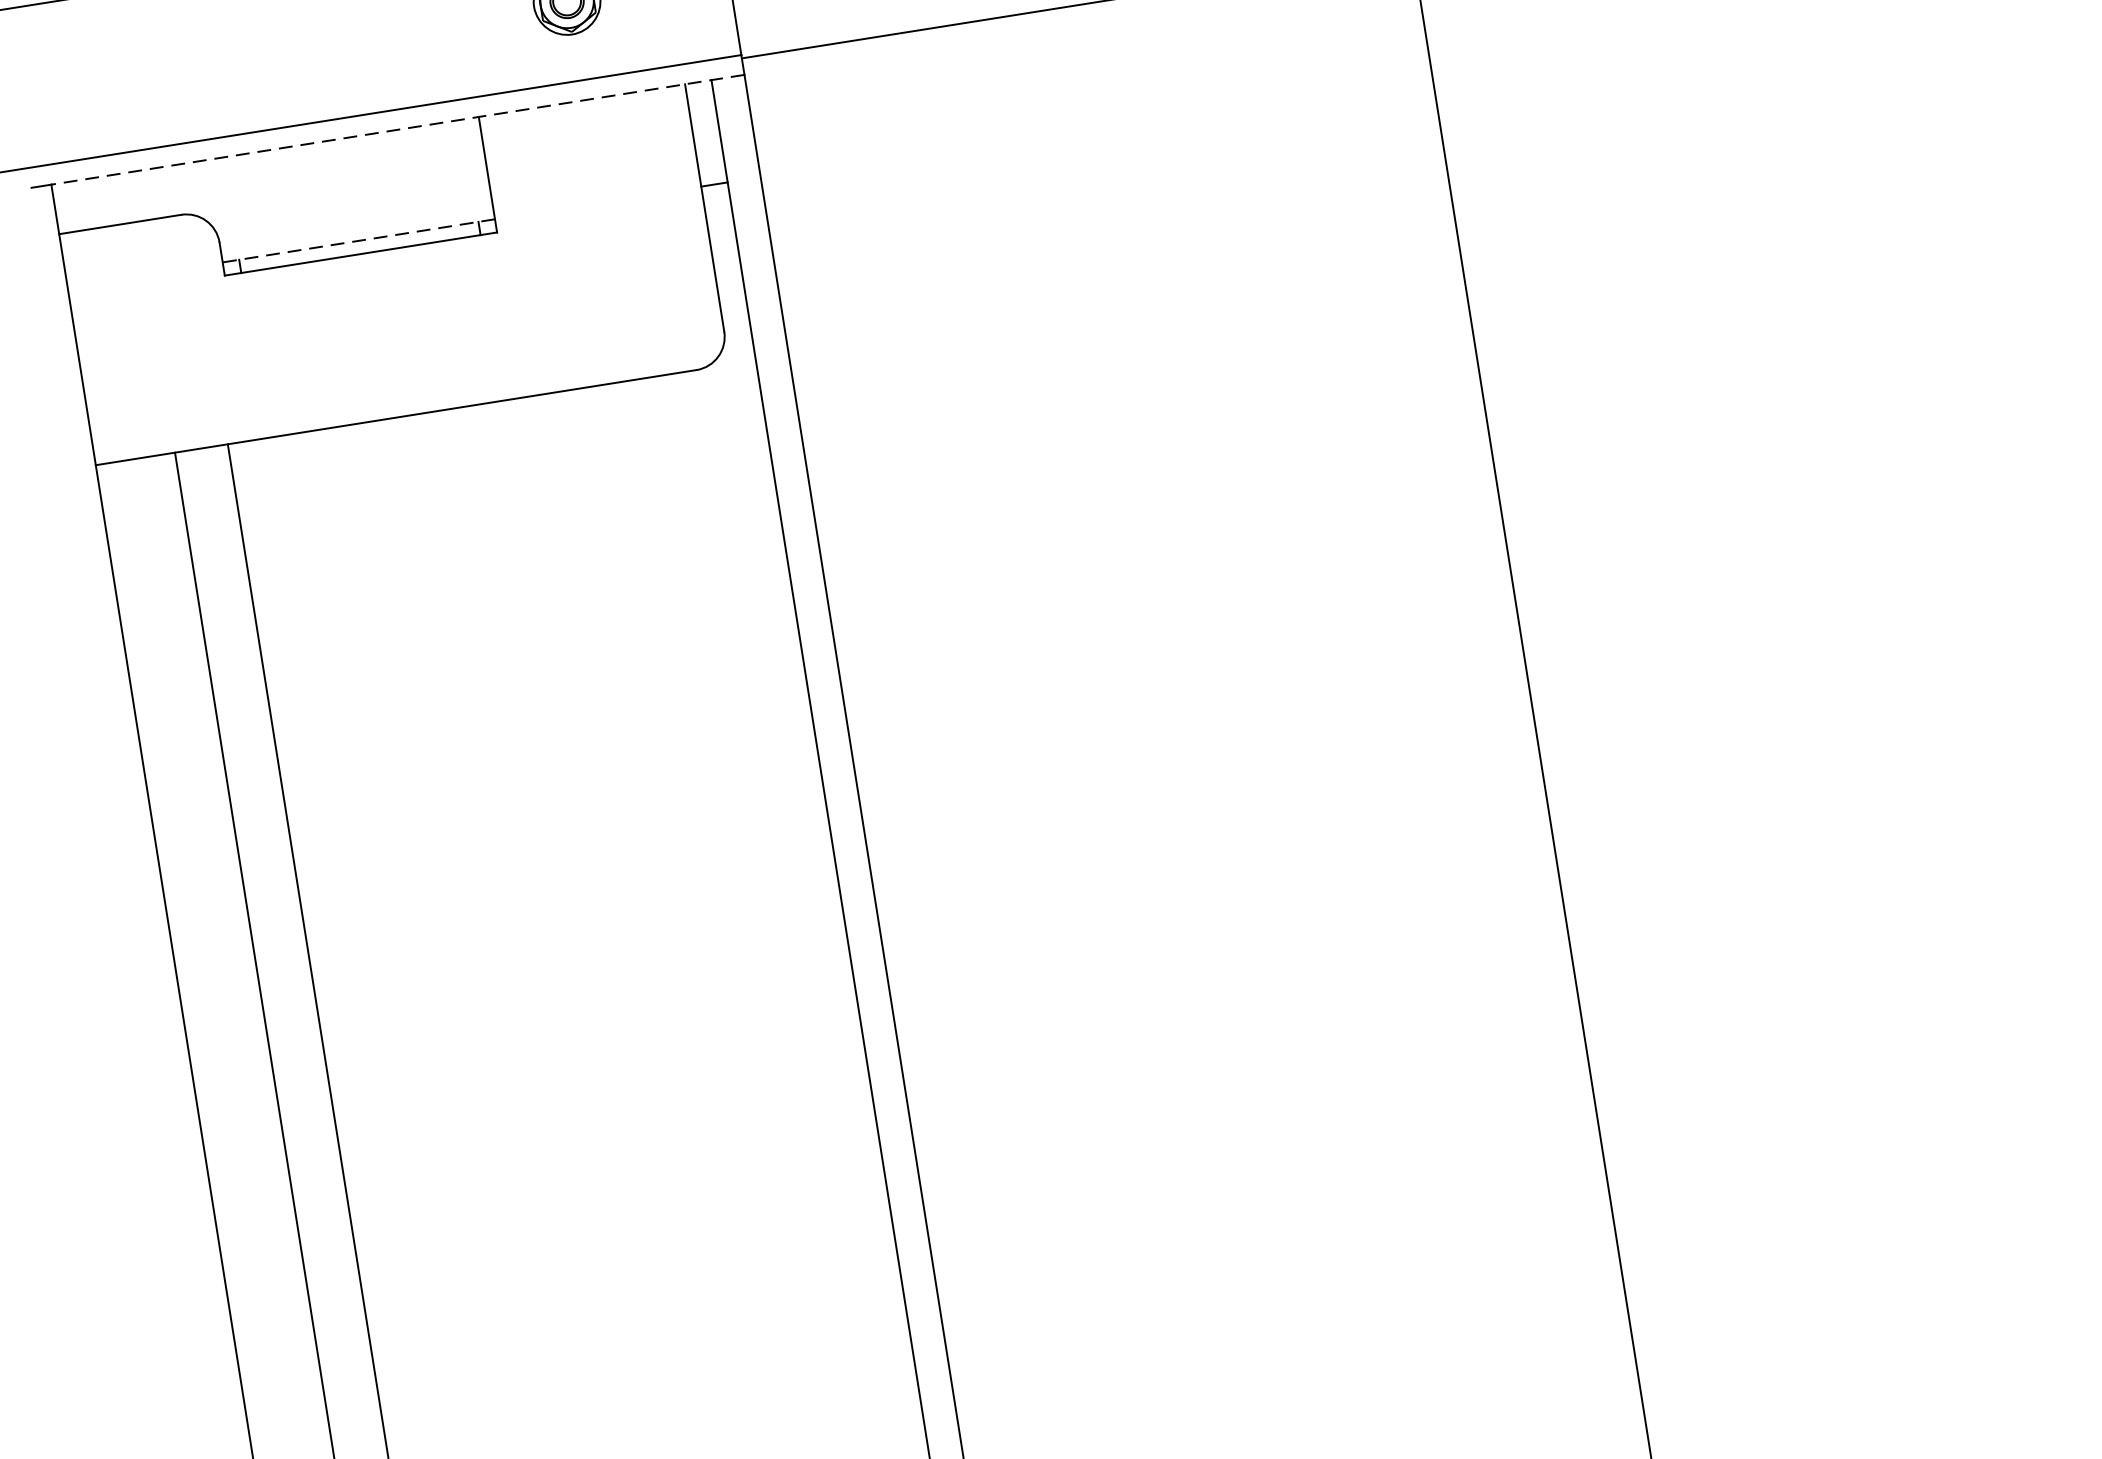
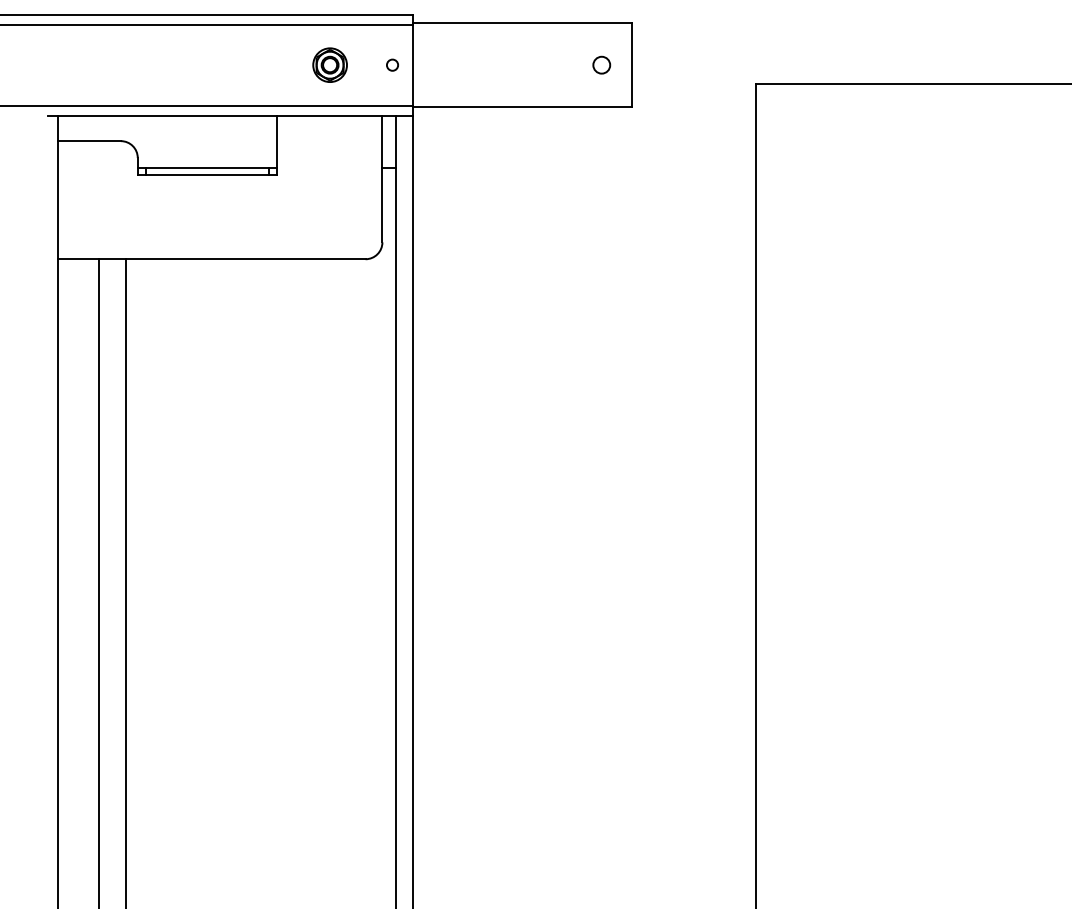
line: (397, 129) -> (235, 115), dashed -> solid
line: (359, 241) -> (207, 168), dashed -> solid

